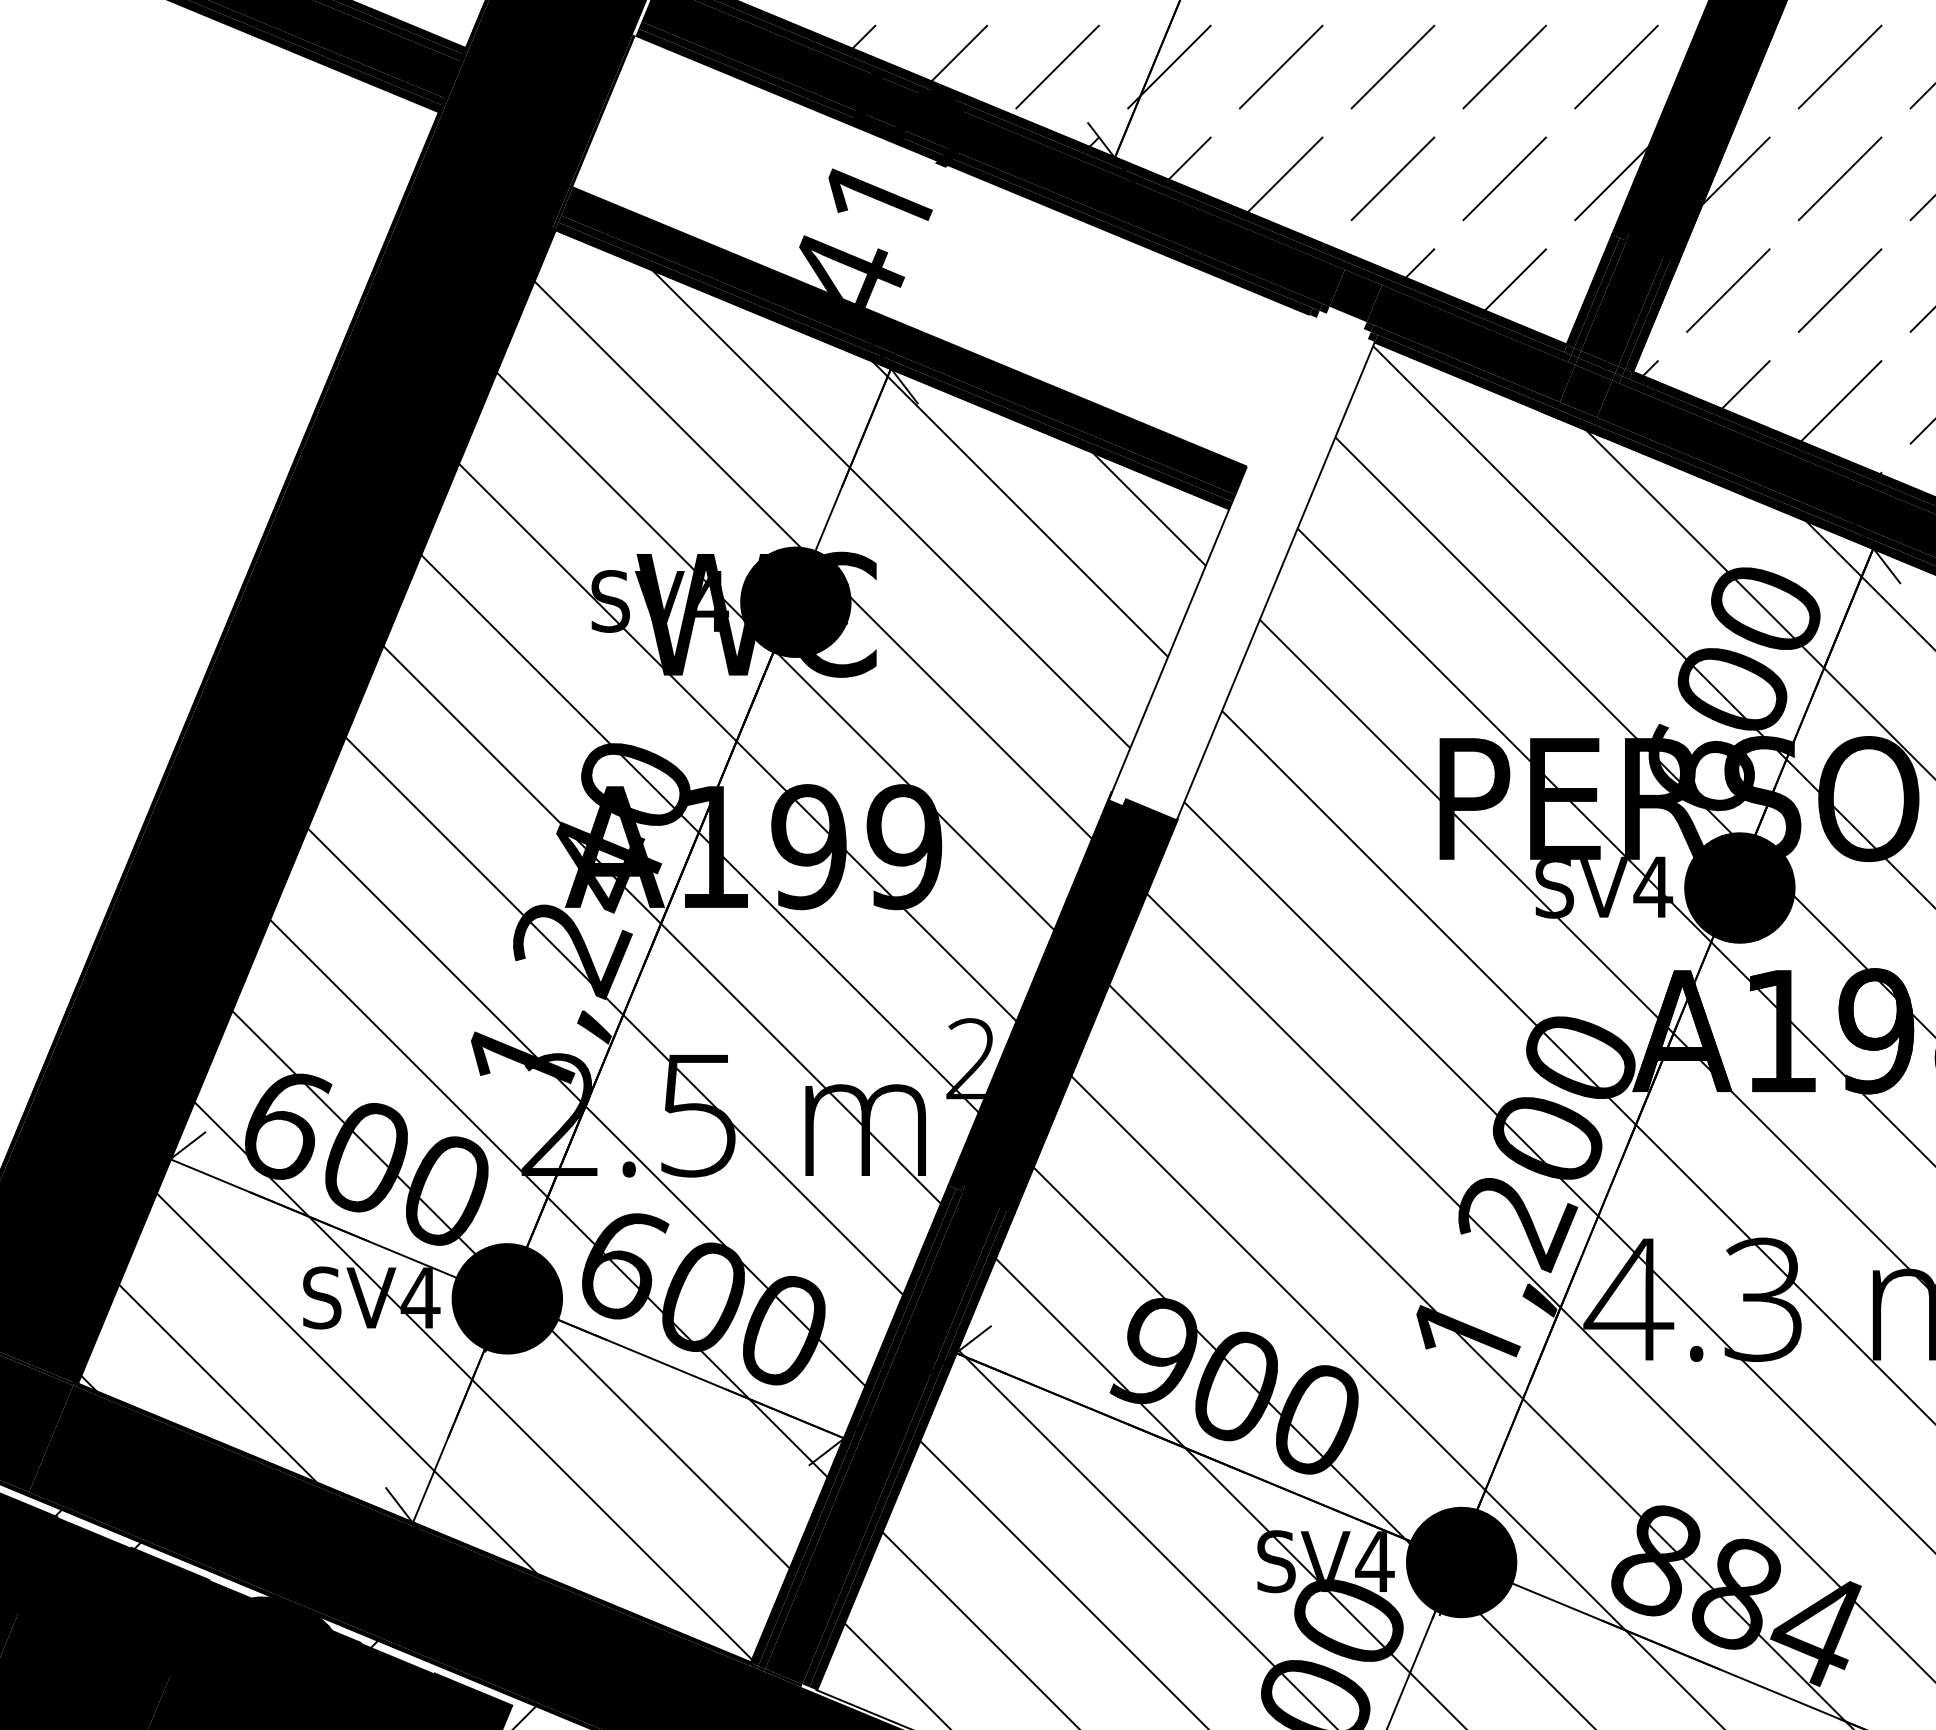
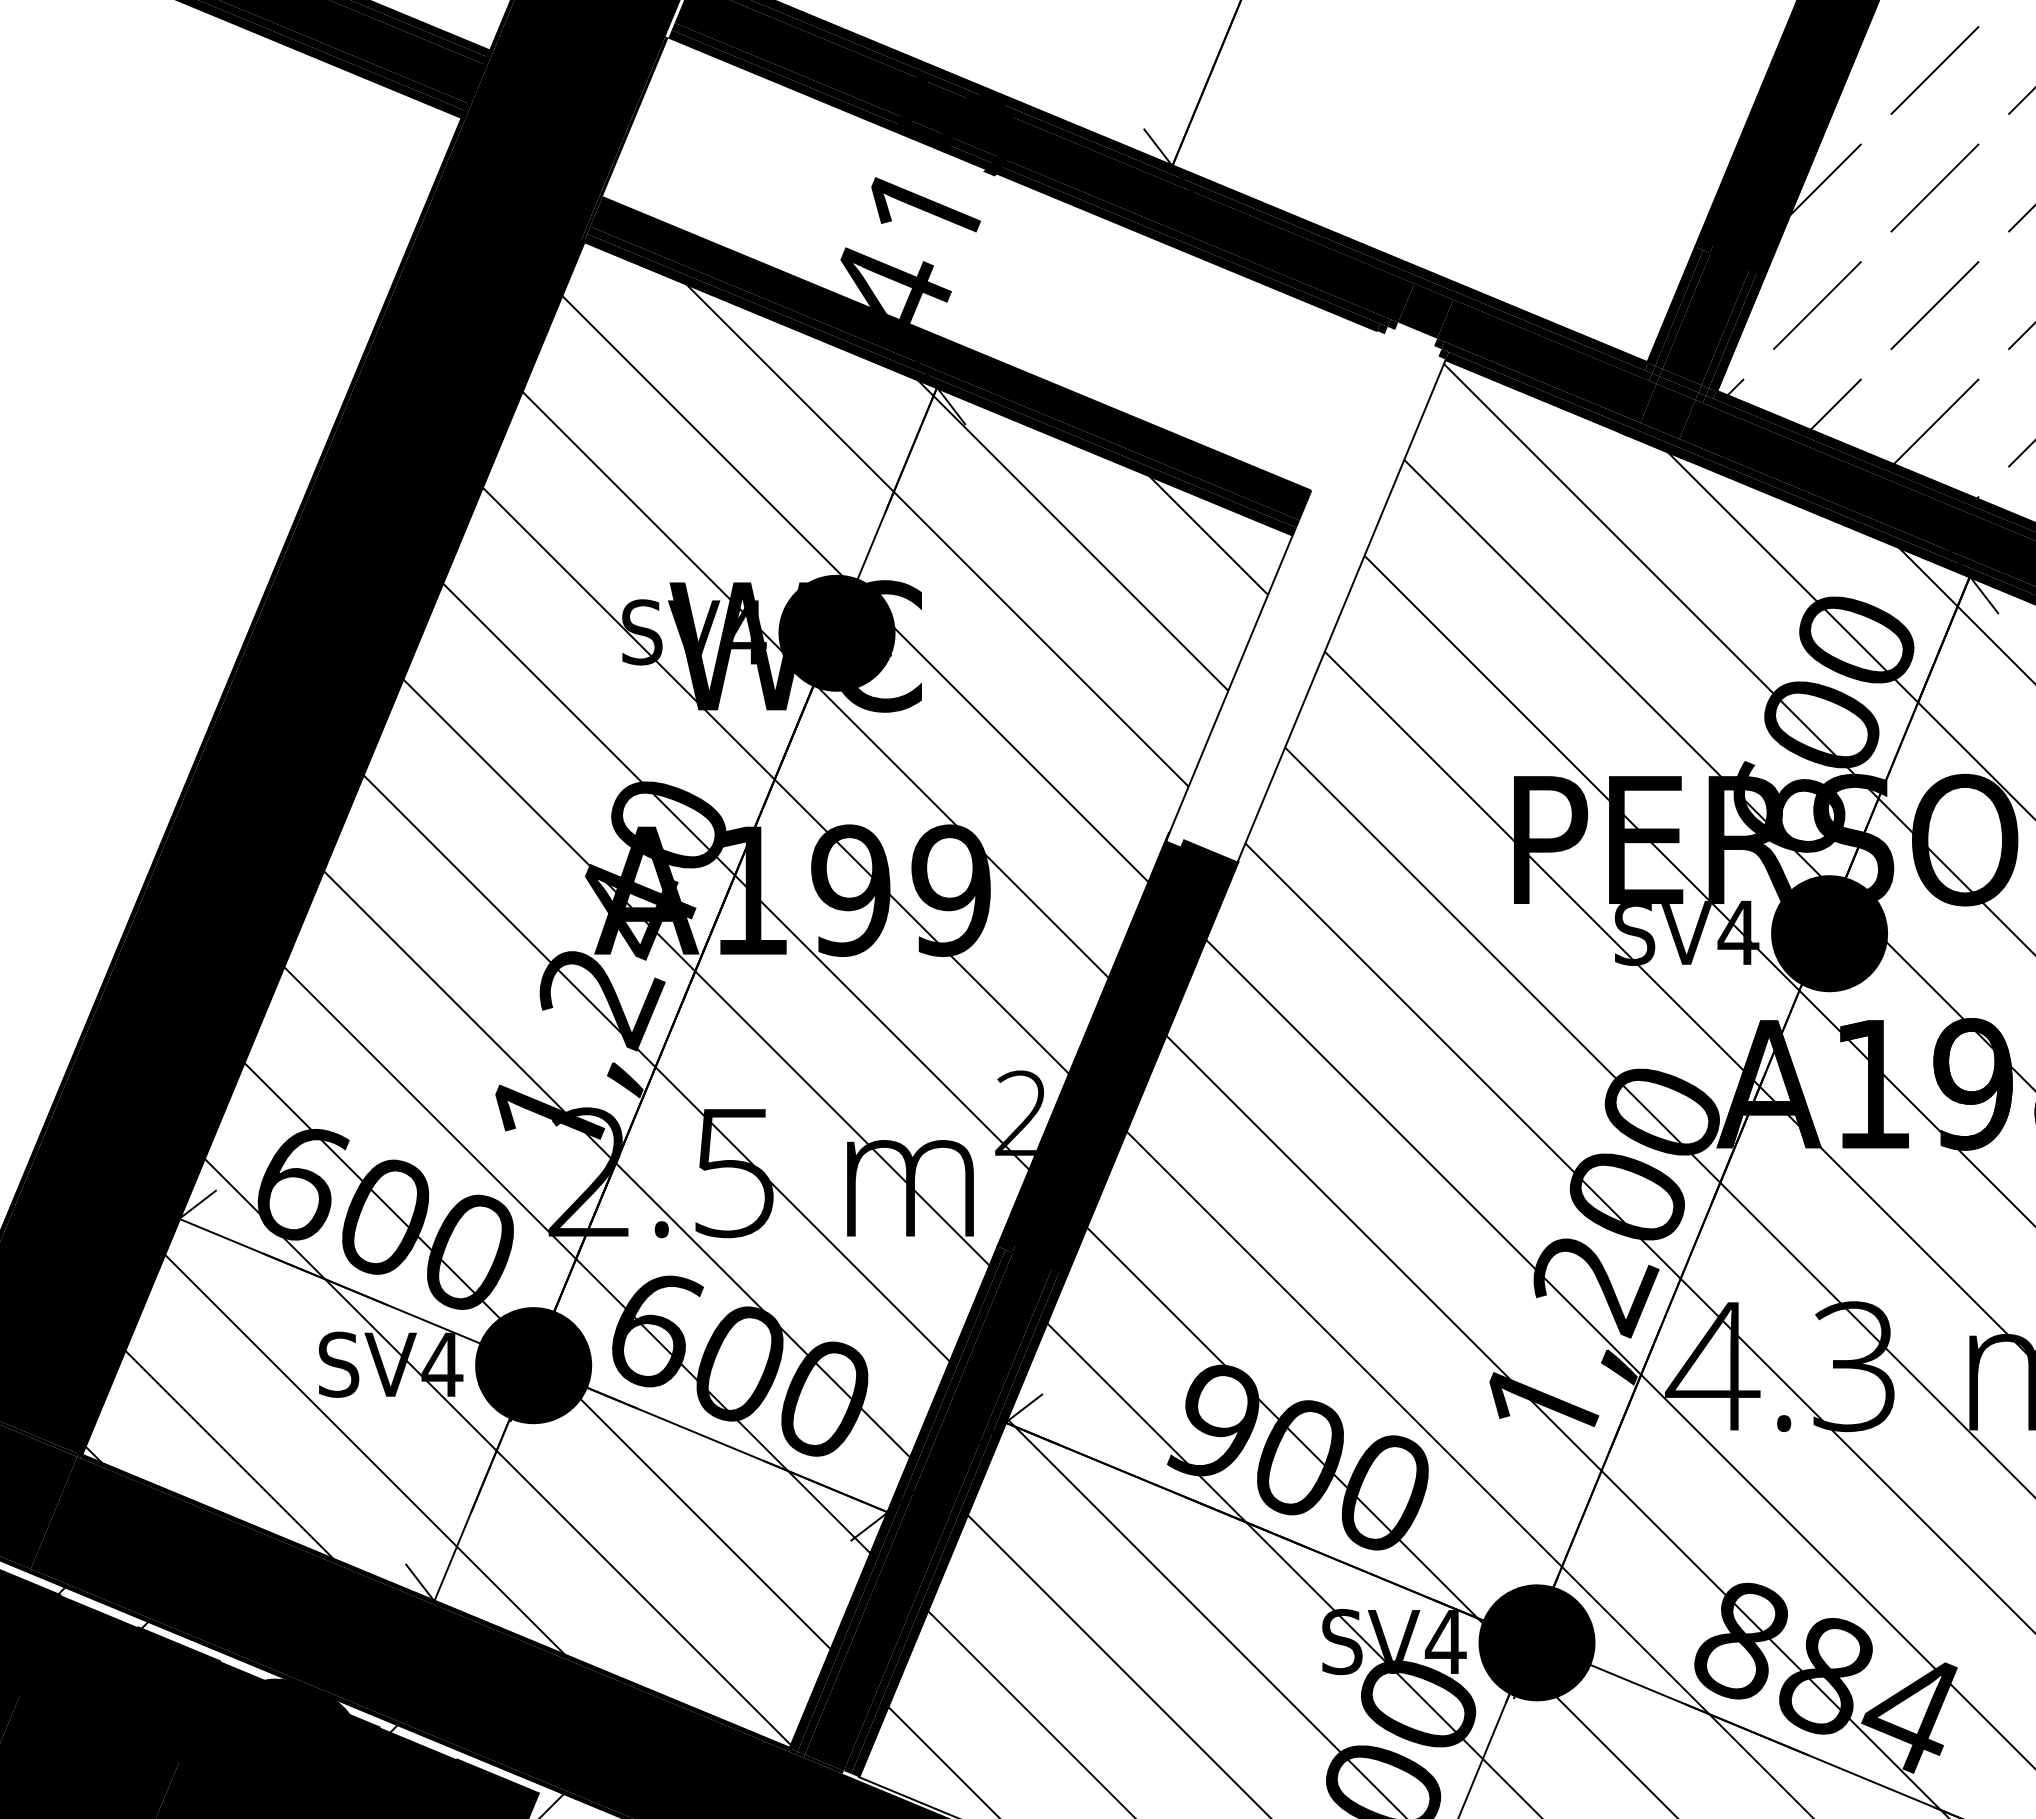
hatch: (1254, 167) -> (1319, 176), removed

